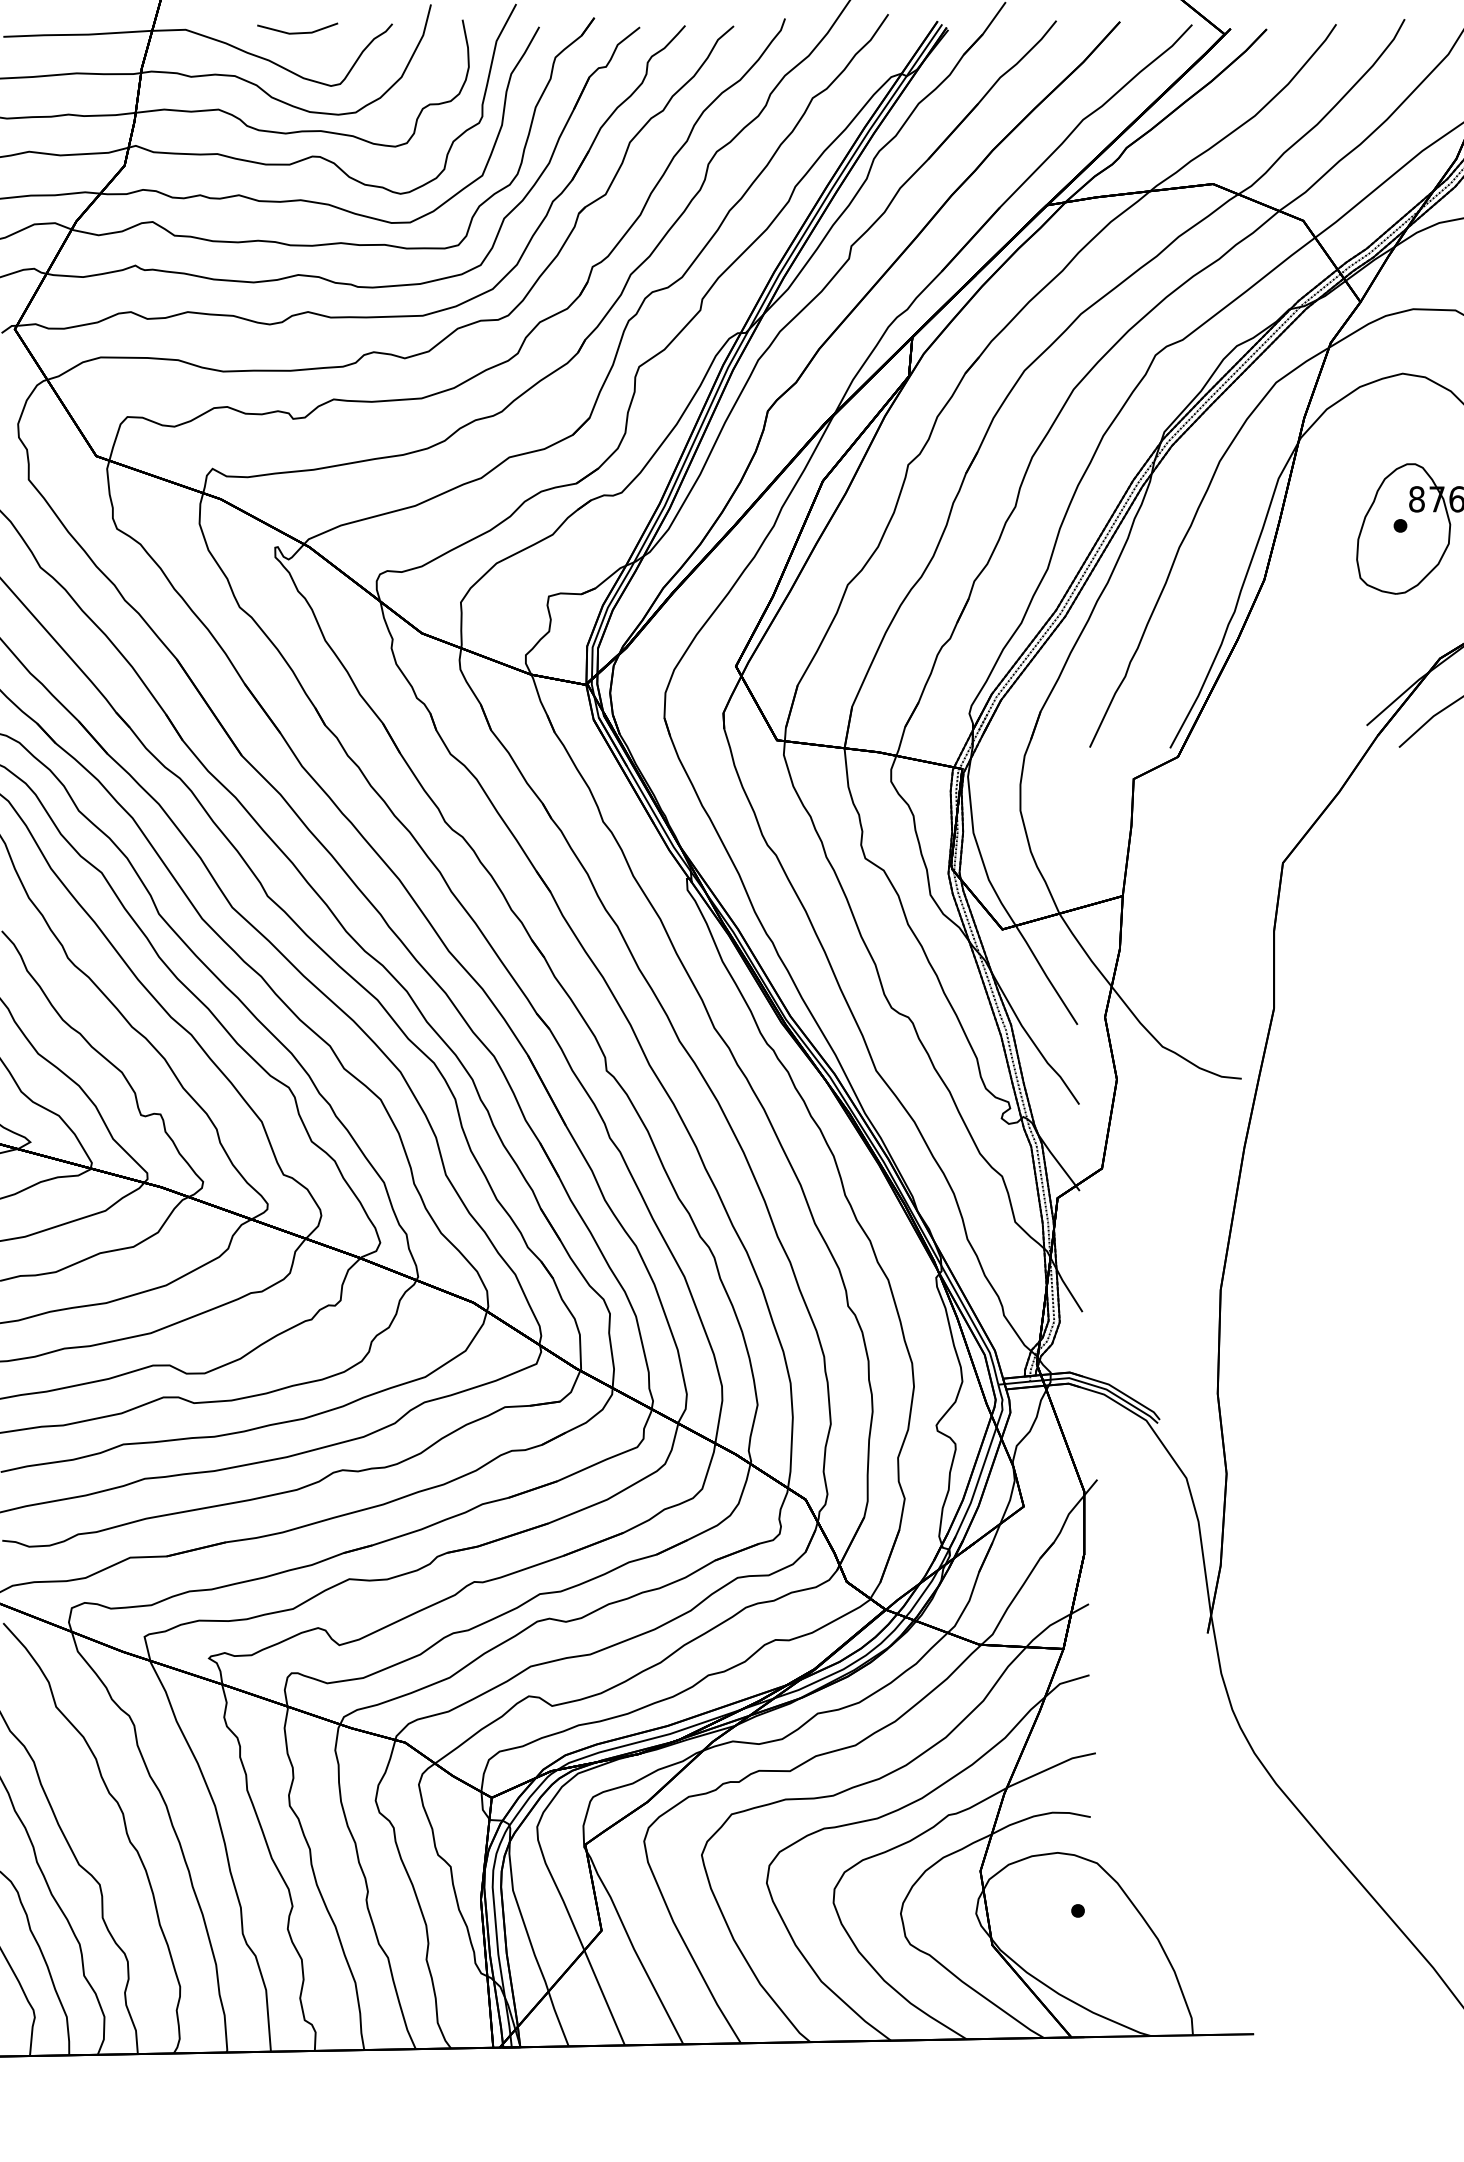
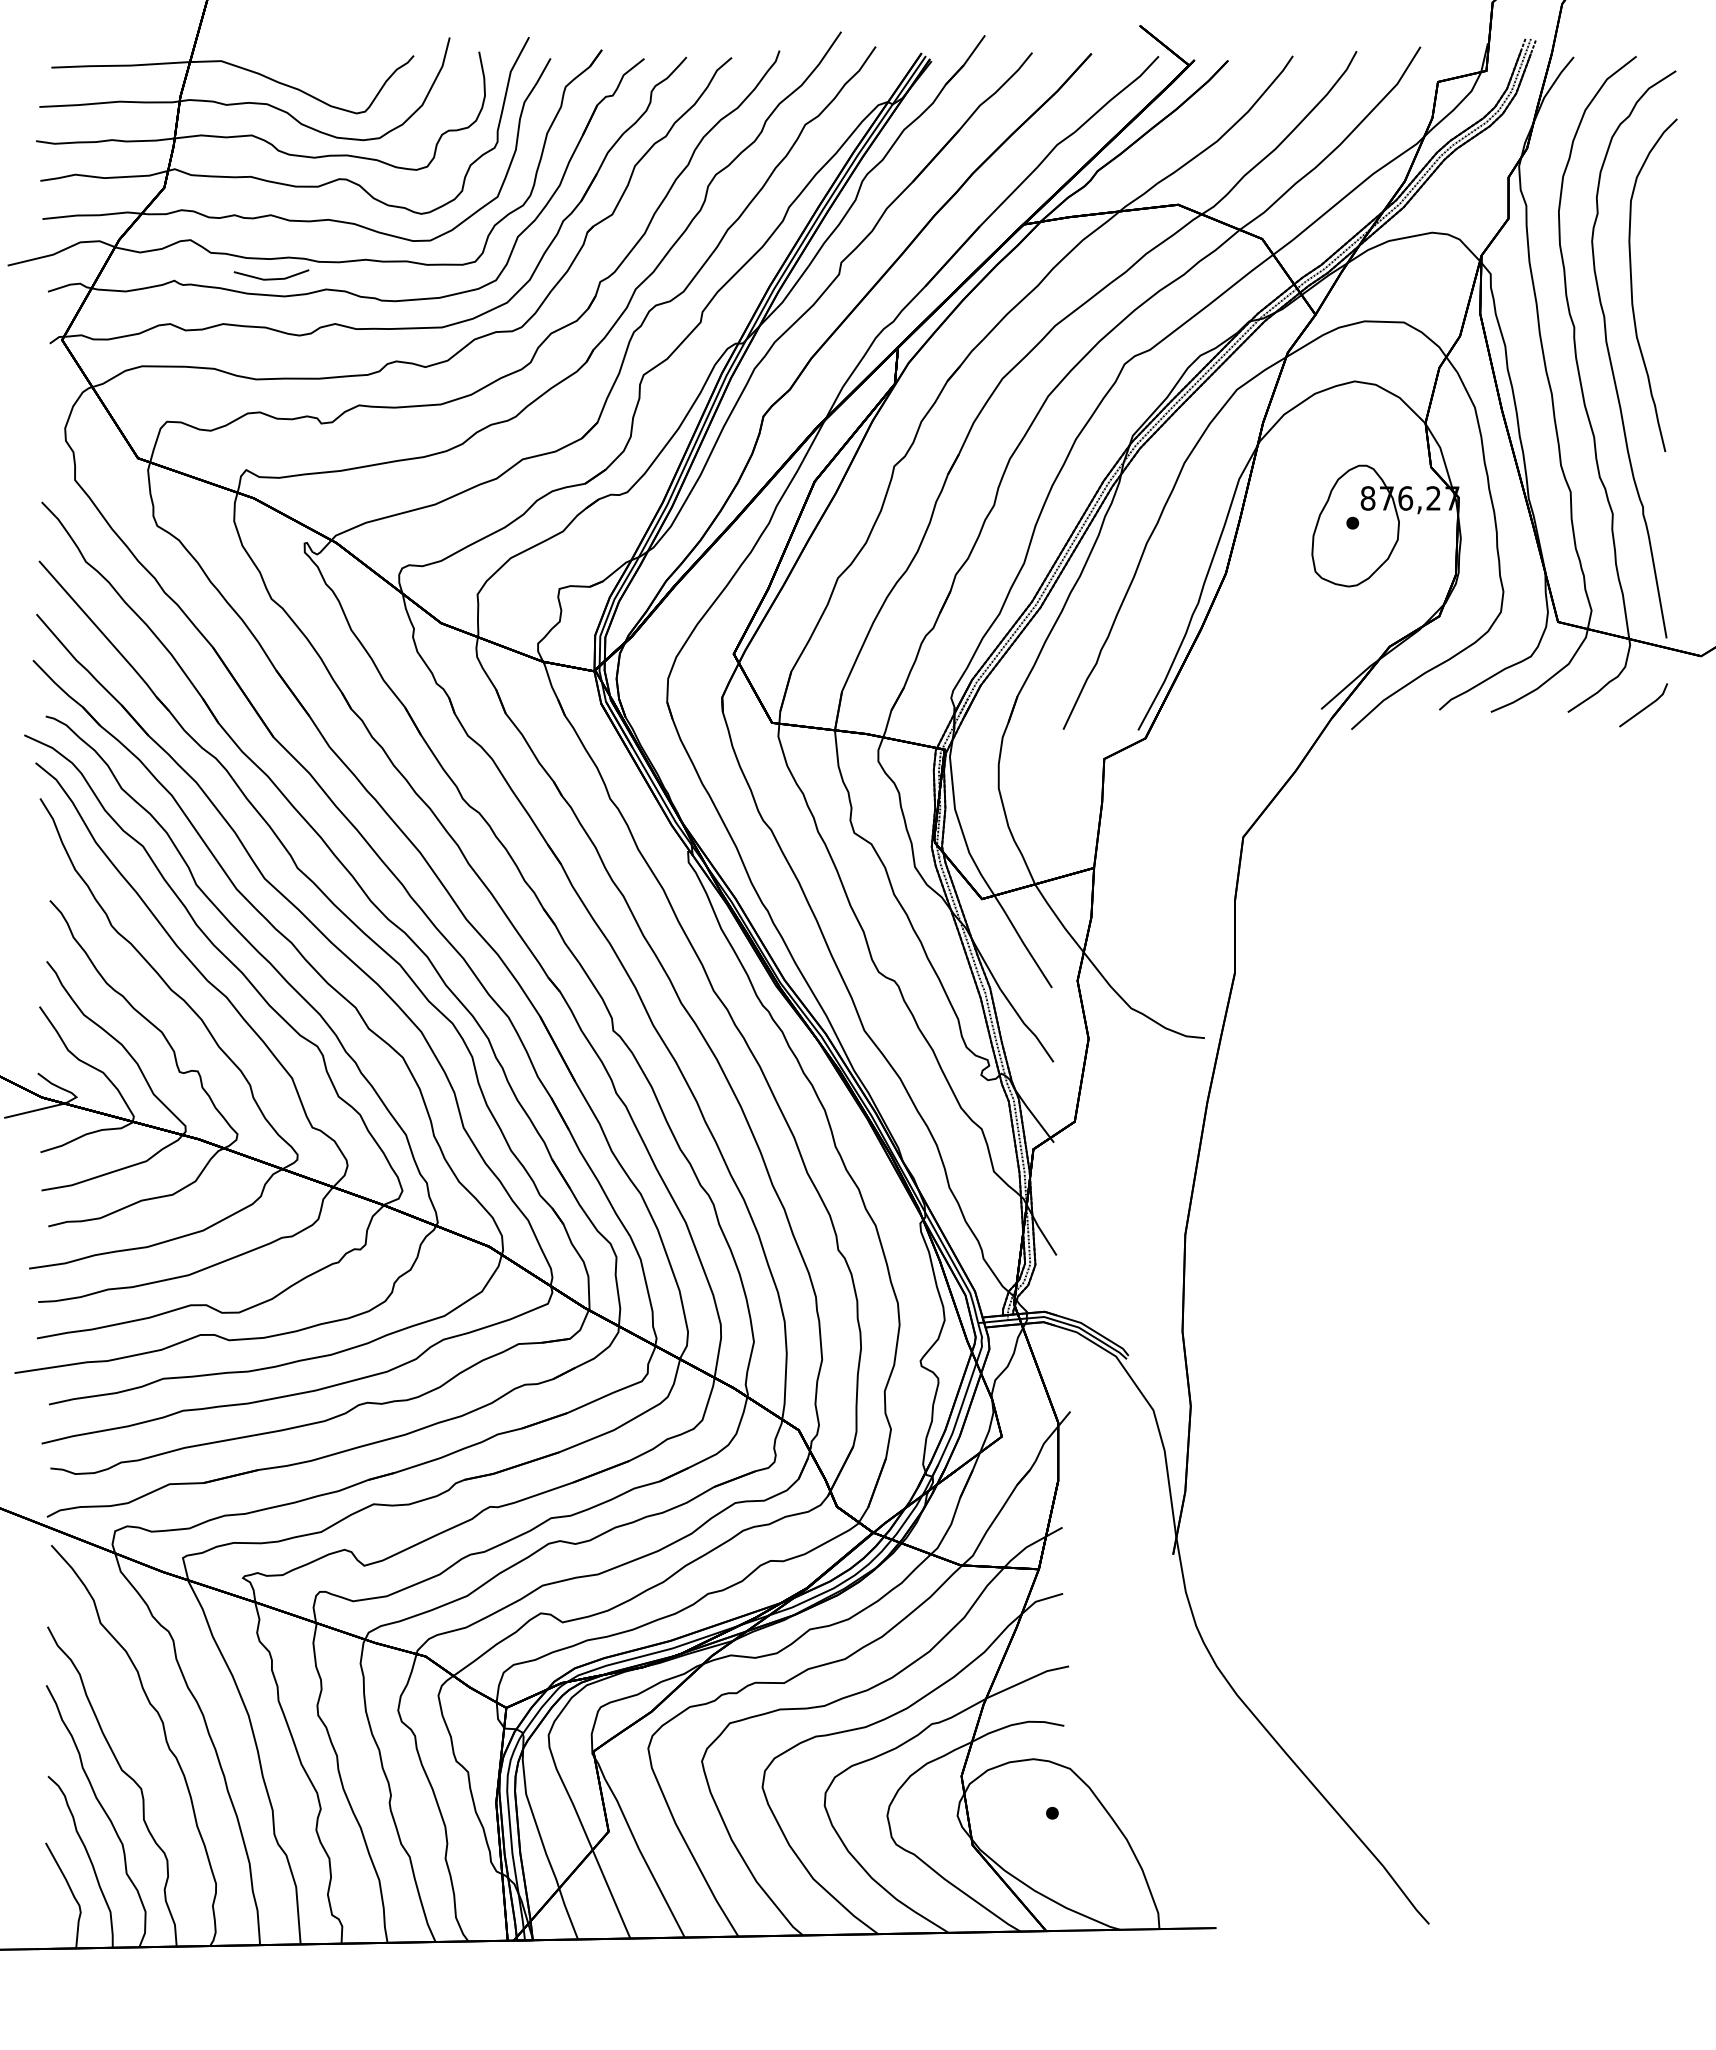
part: (297, 28) -> (271, 274), moved

